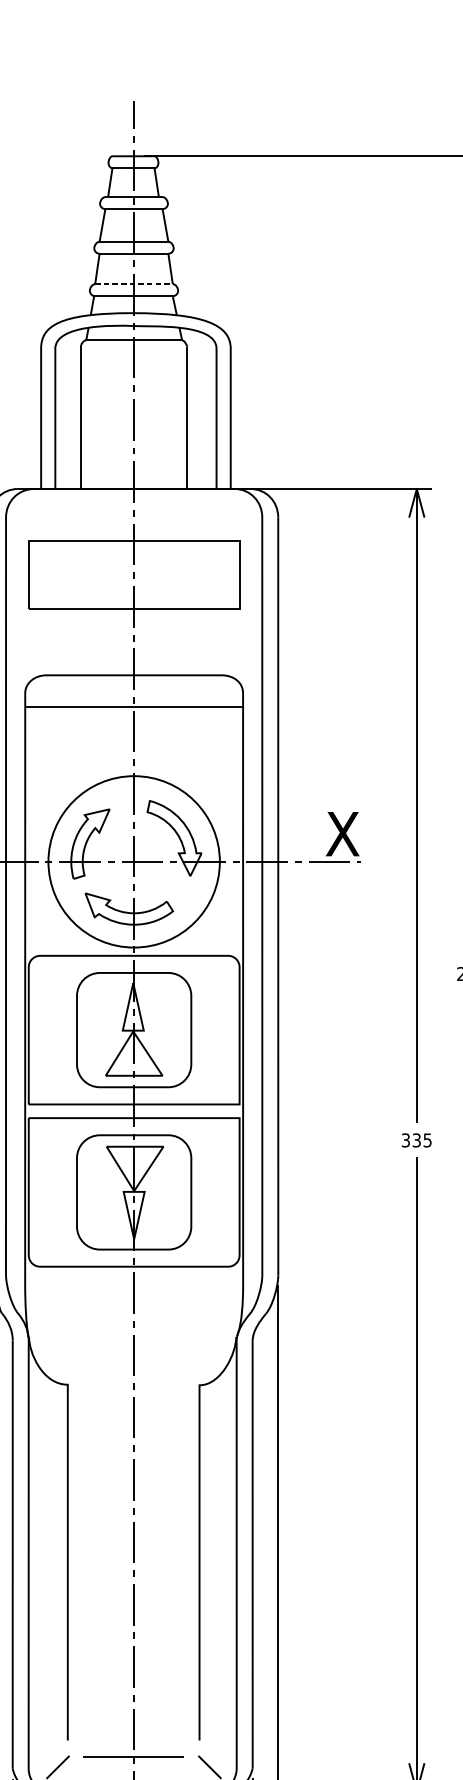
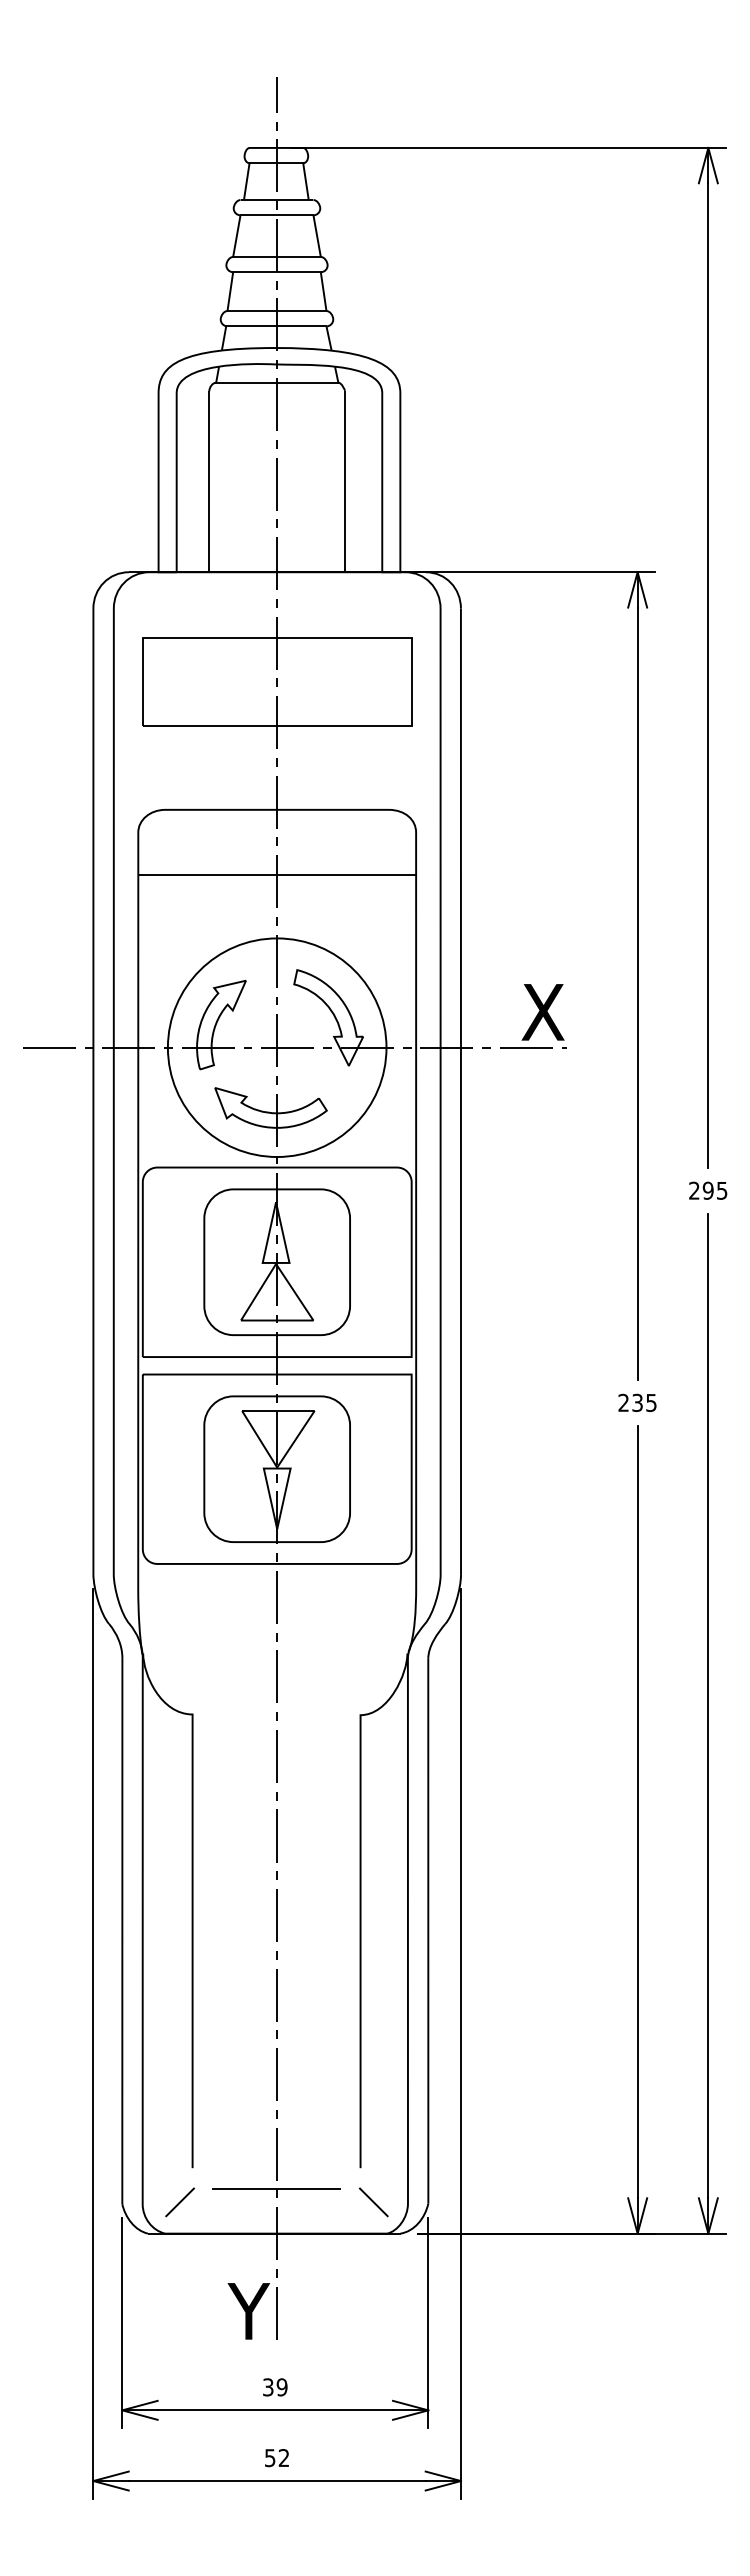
line: (134, 284) -> (277, 311), dashed -> solid
line: (134, 707) -> (277, 875), moved
text: (405, 1140) -> (623, 1403), 335 -> 235

